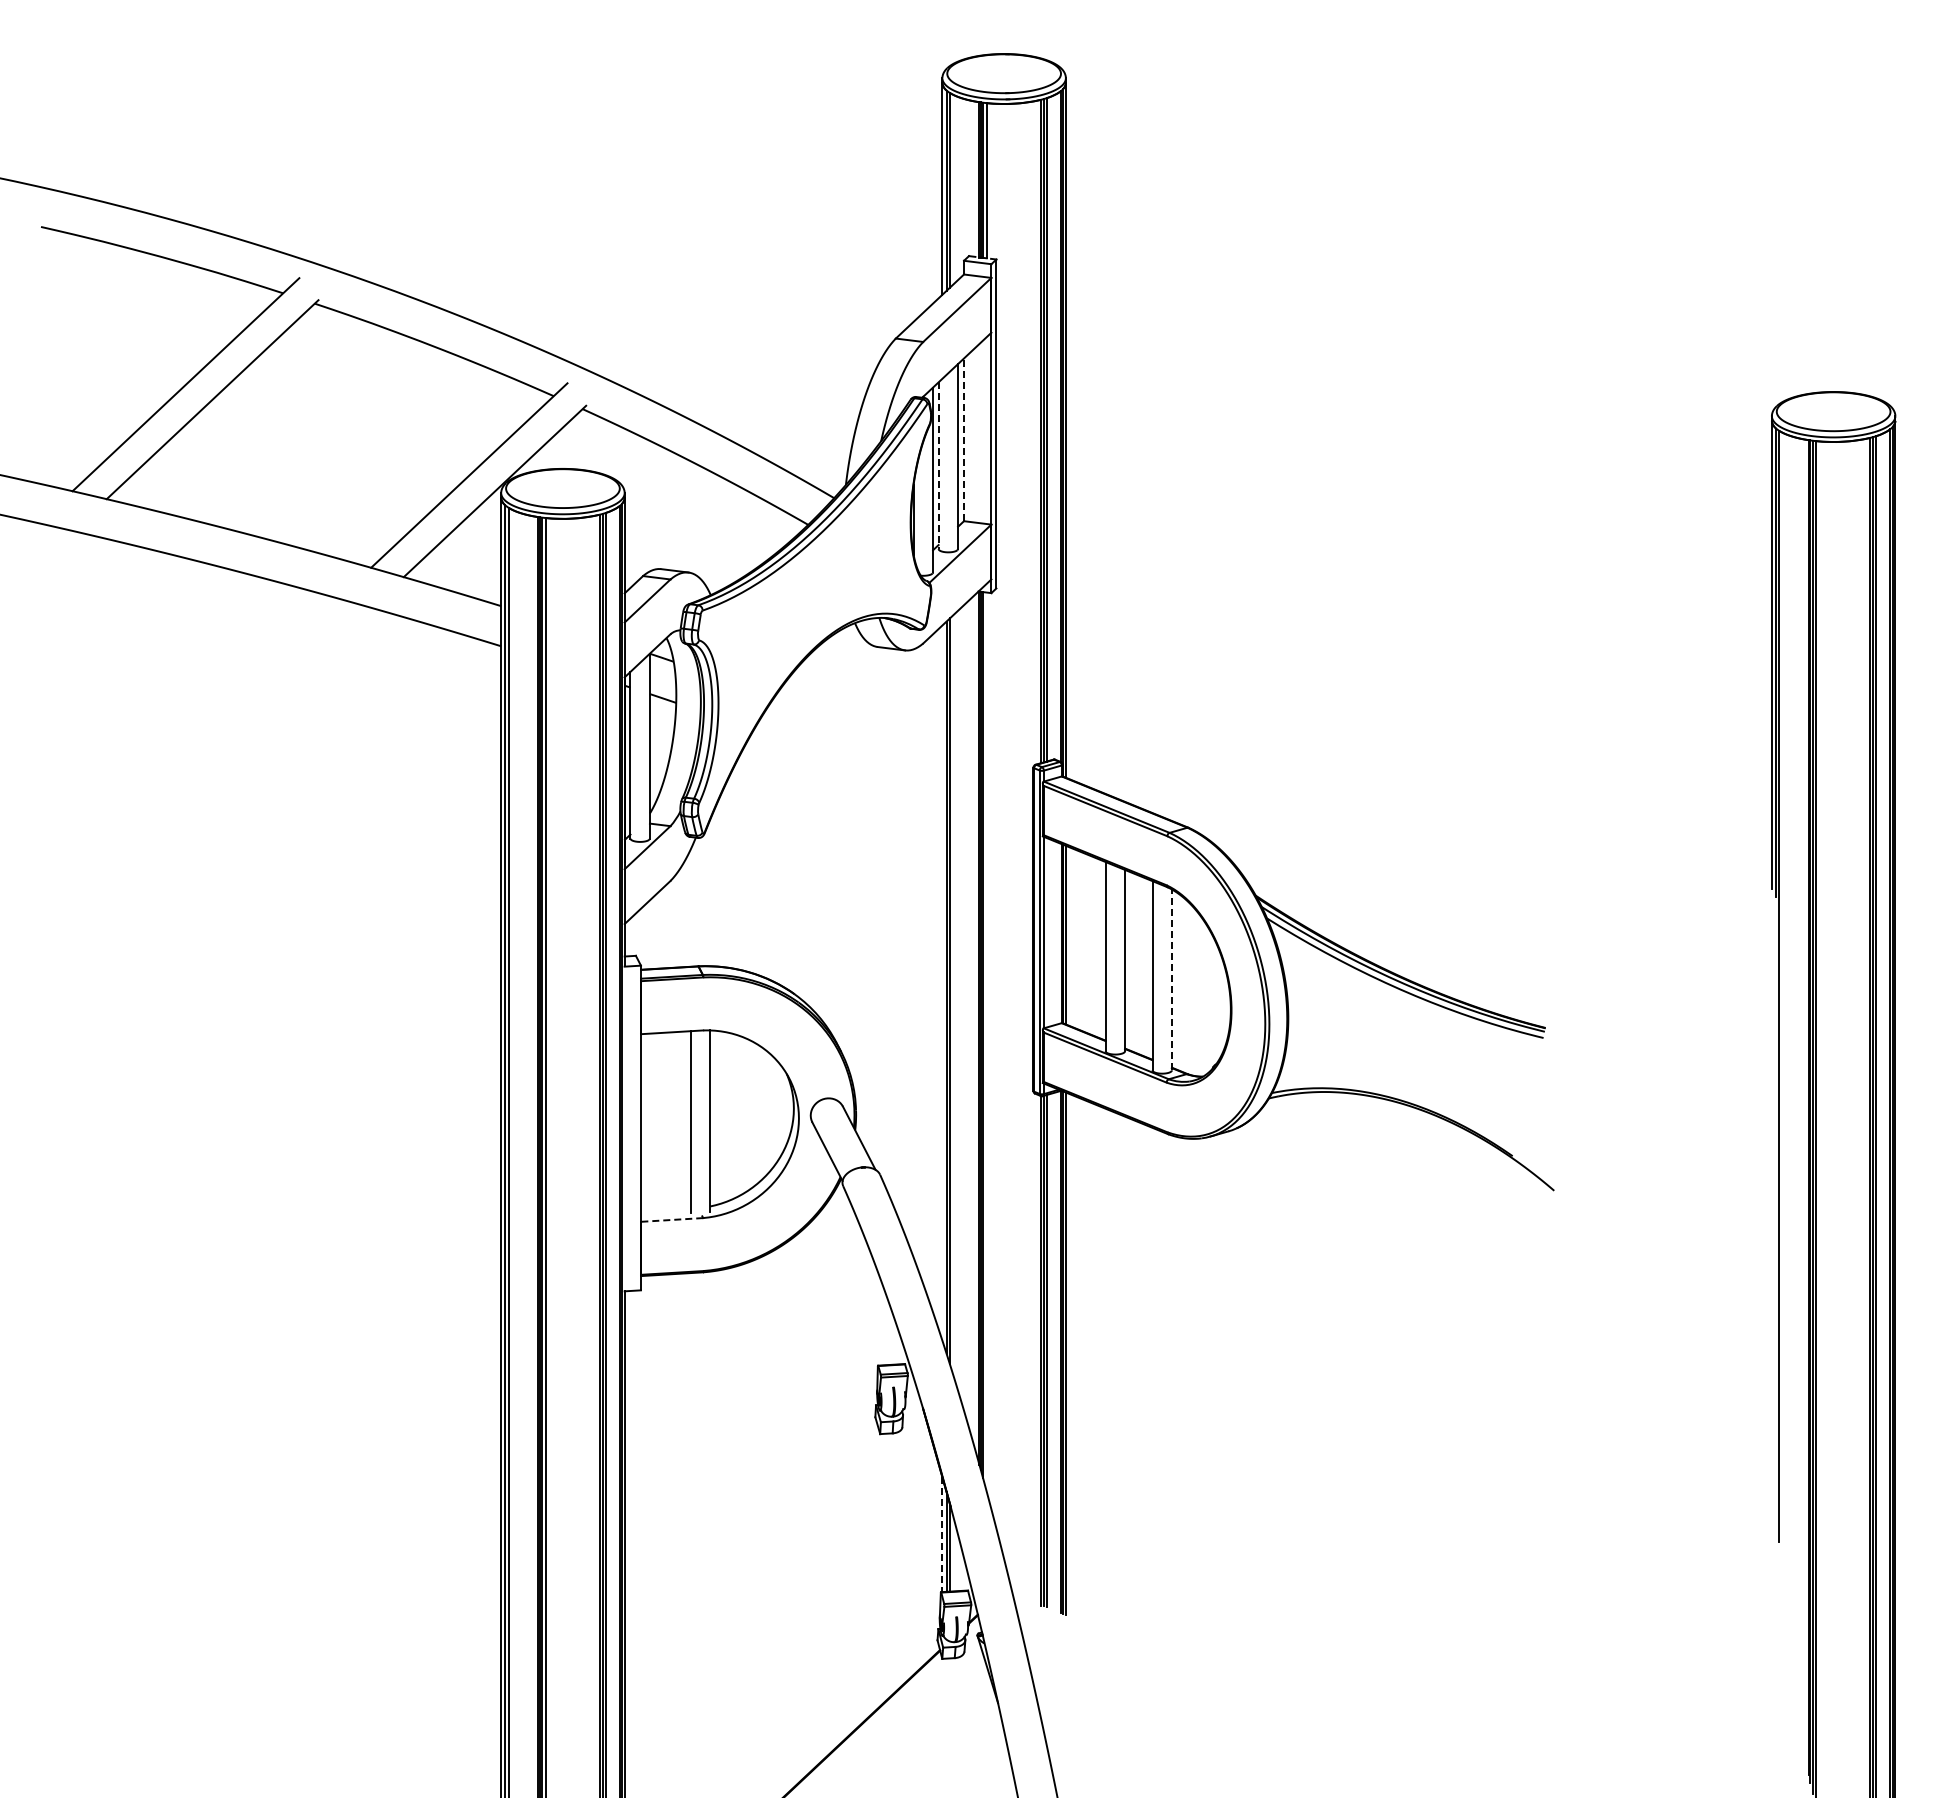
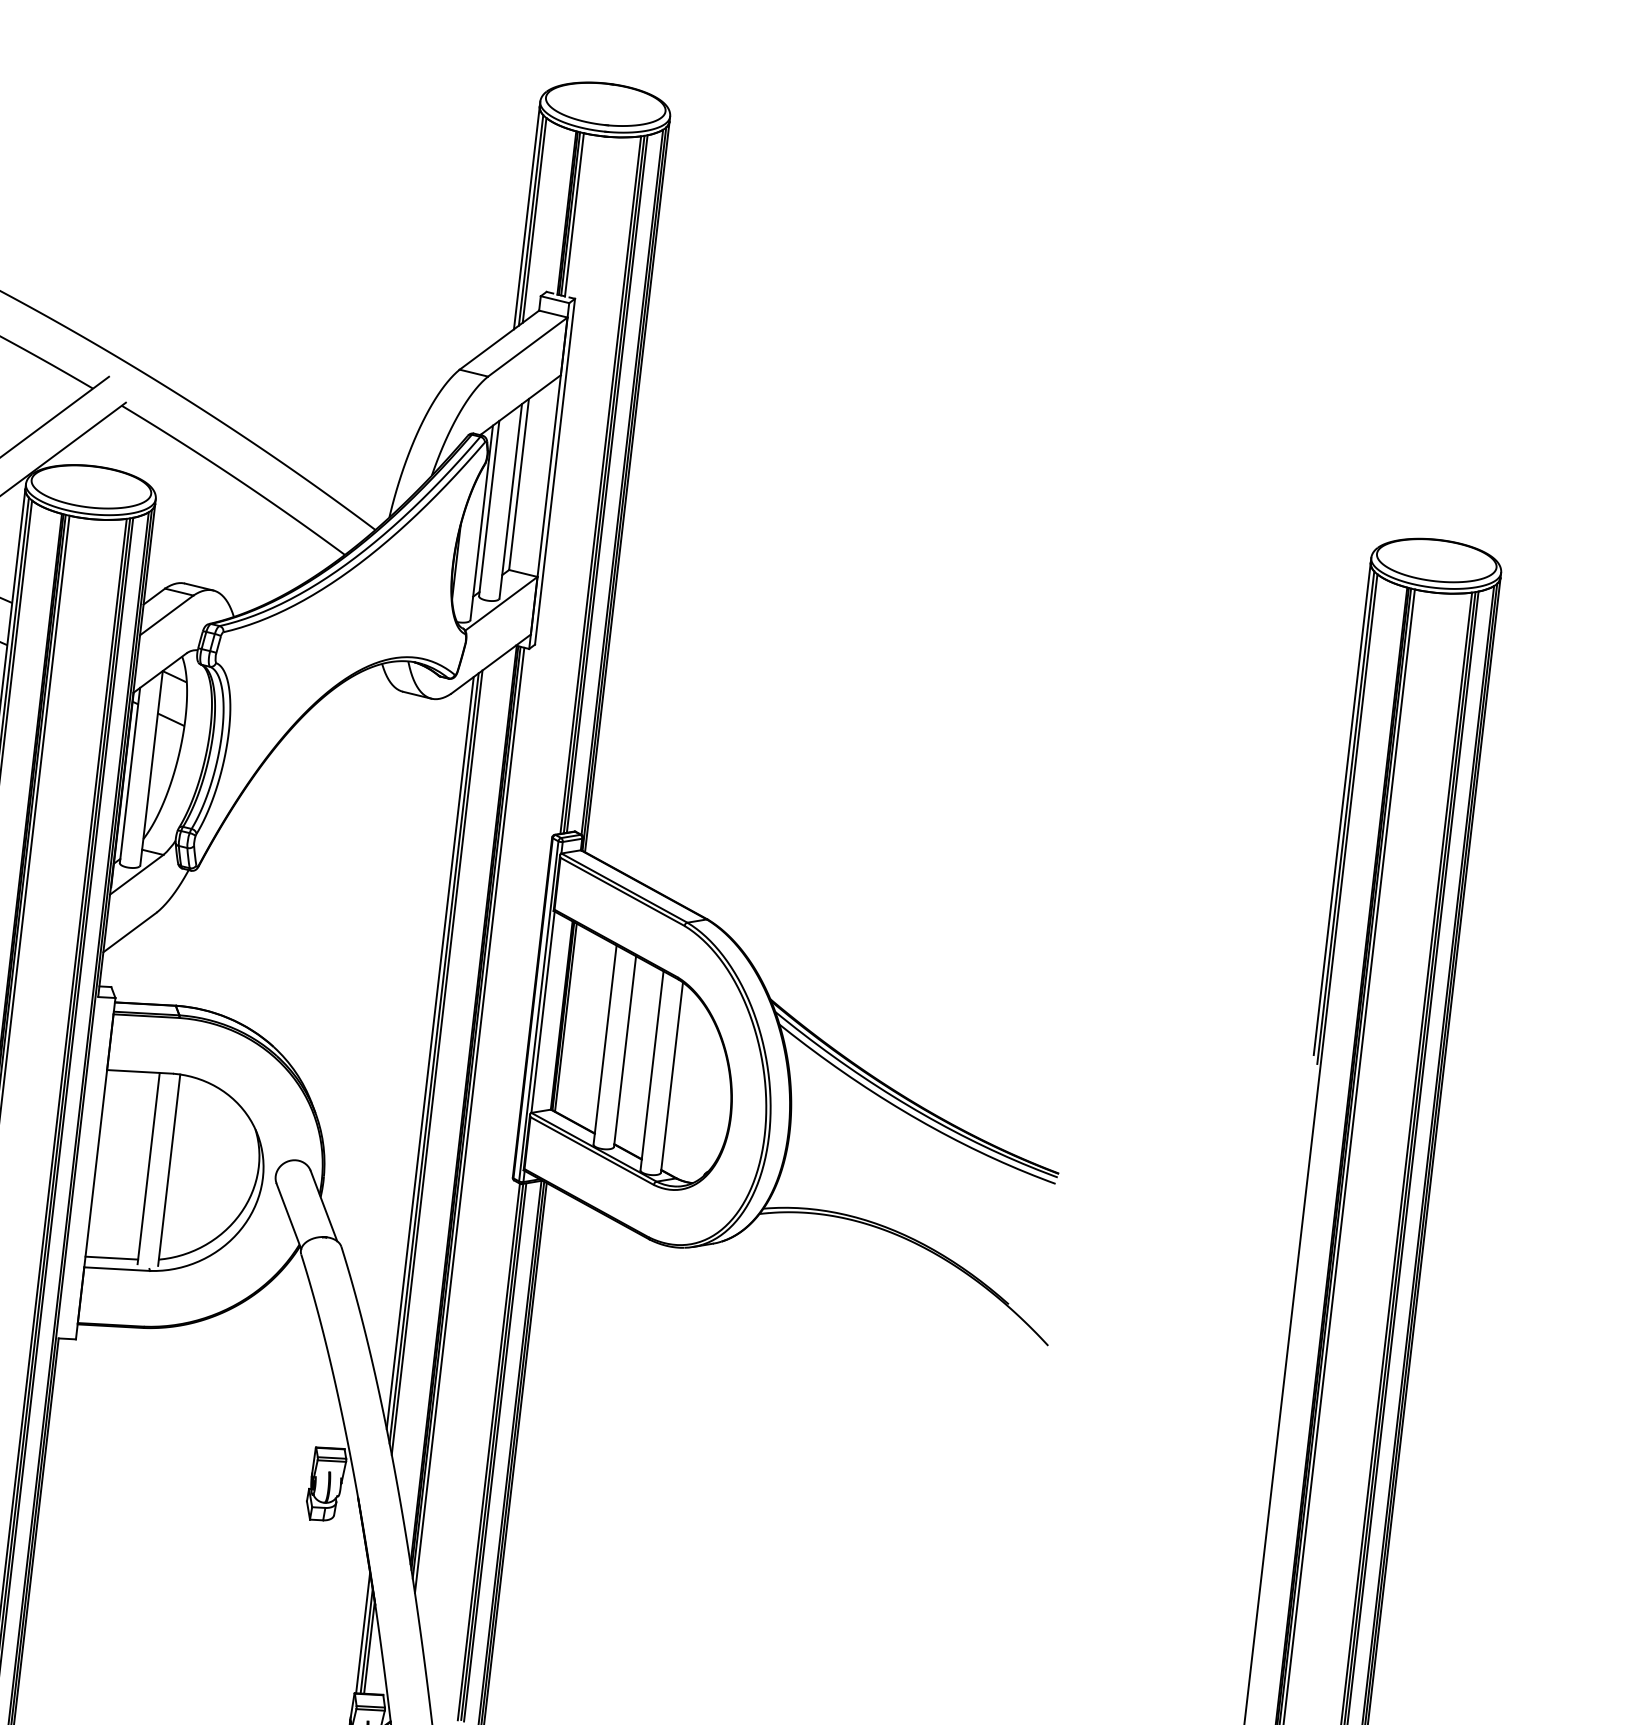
line: (964, 439) -> (519, 484), dashed -> solid
line: (938, 466) -> (488, 509), dashed -> solid
line: (1171, 979) -> (671, 1077), dashed -> solid
line: (942, 982) -> (430, 1052), added
line: (986, 1041) -> (469, 1119), added
line: (665, 1209) -> (111, 1257), added
line: (671, 1219) -> (116, 1268), dashed -> solid
line: (942, 1535) -> (363, 1633), dashed -> solid

